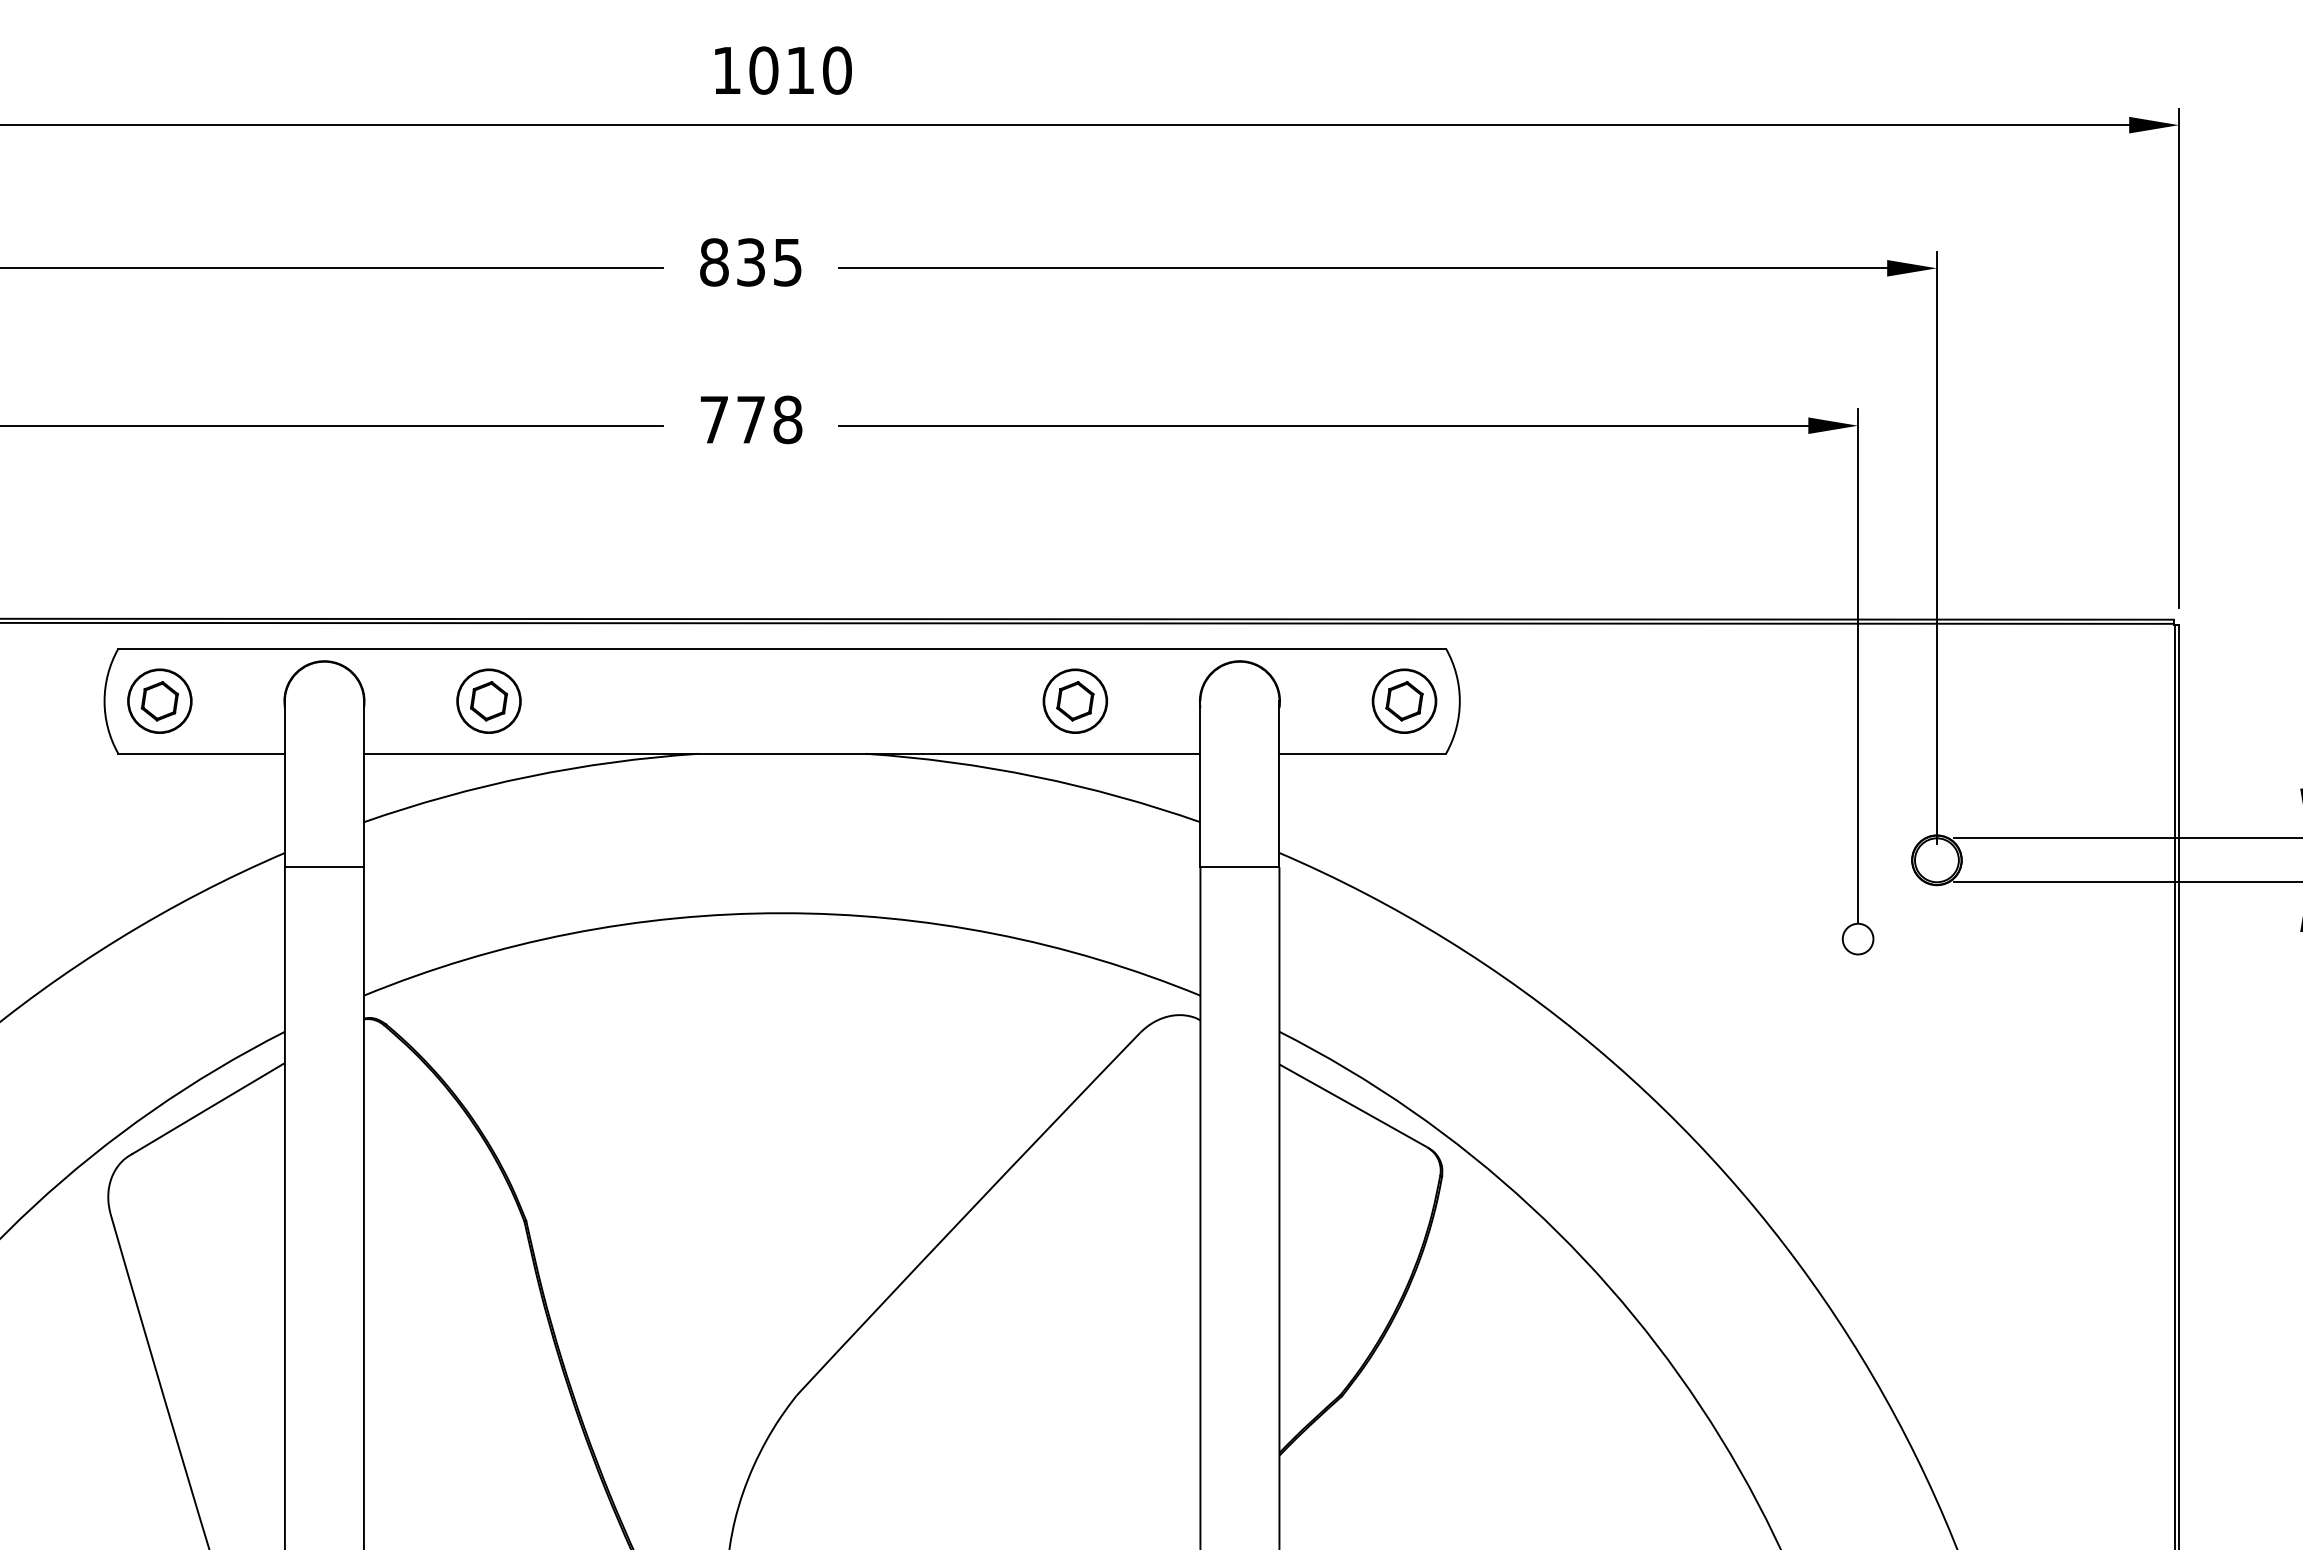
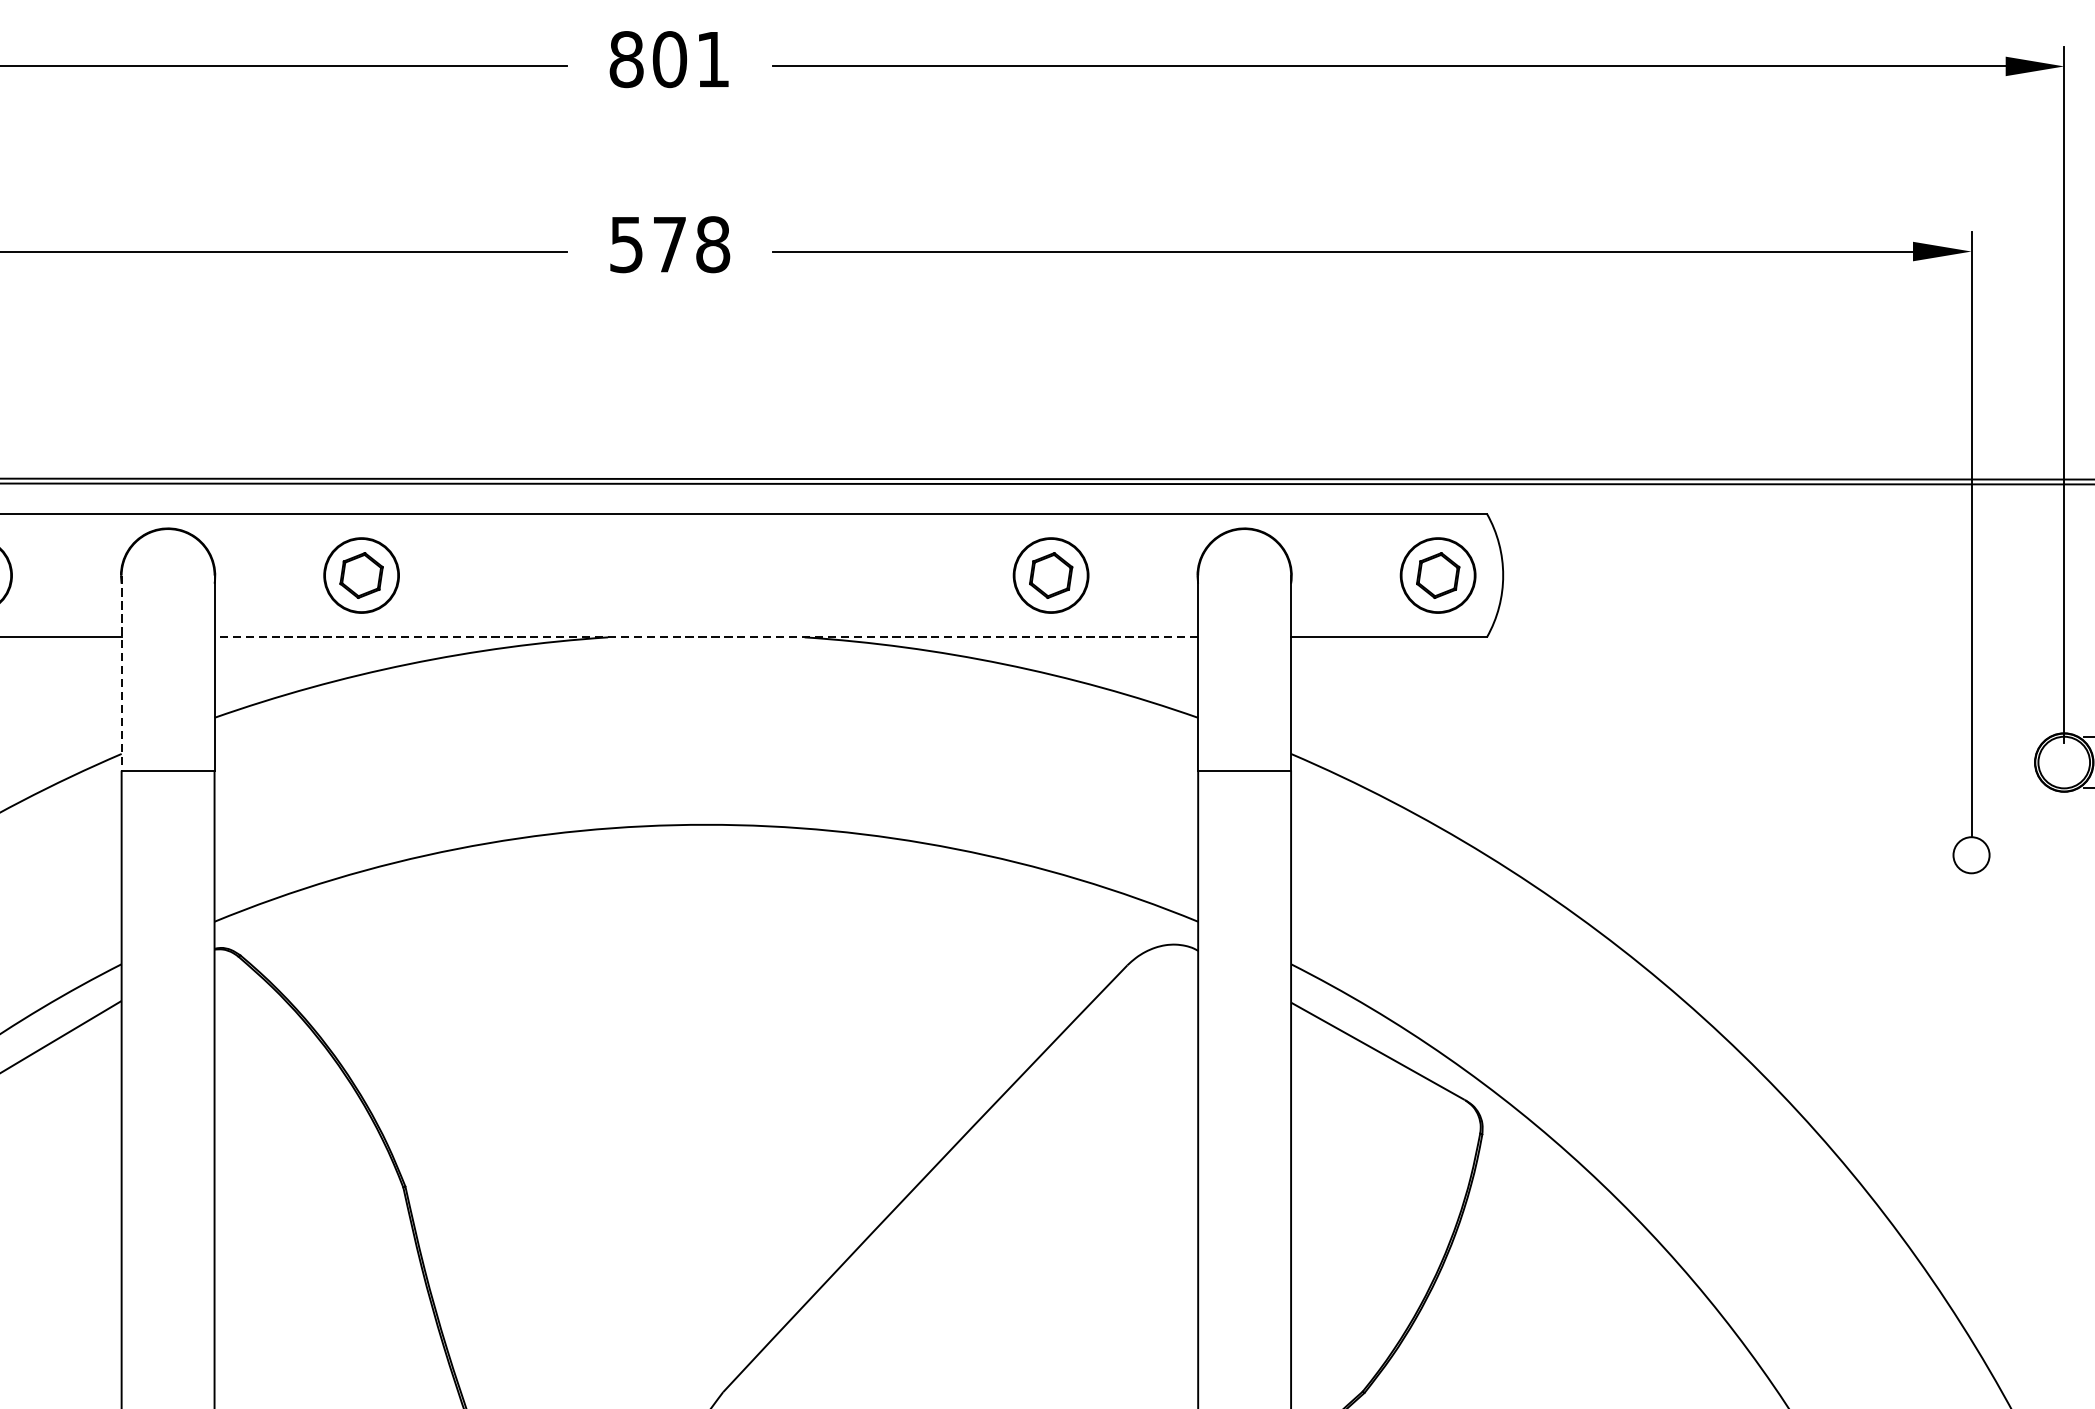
text: (768, 262) -> (690, 59), 835 -> 801
text: (713, 420) -> (625, 245), 778 -> 578
line: (781, 753) -> (705, 636), solid -> dashed
line: (284, 784) -> (121, 673), solid -> dashed

